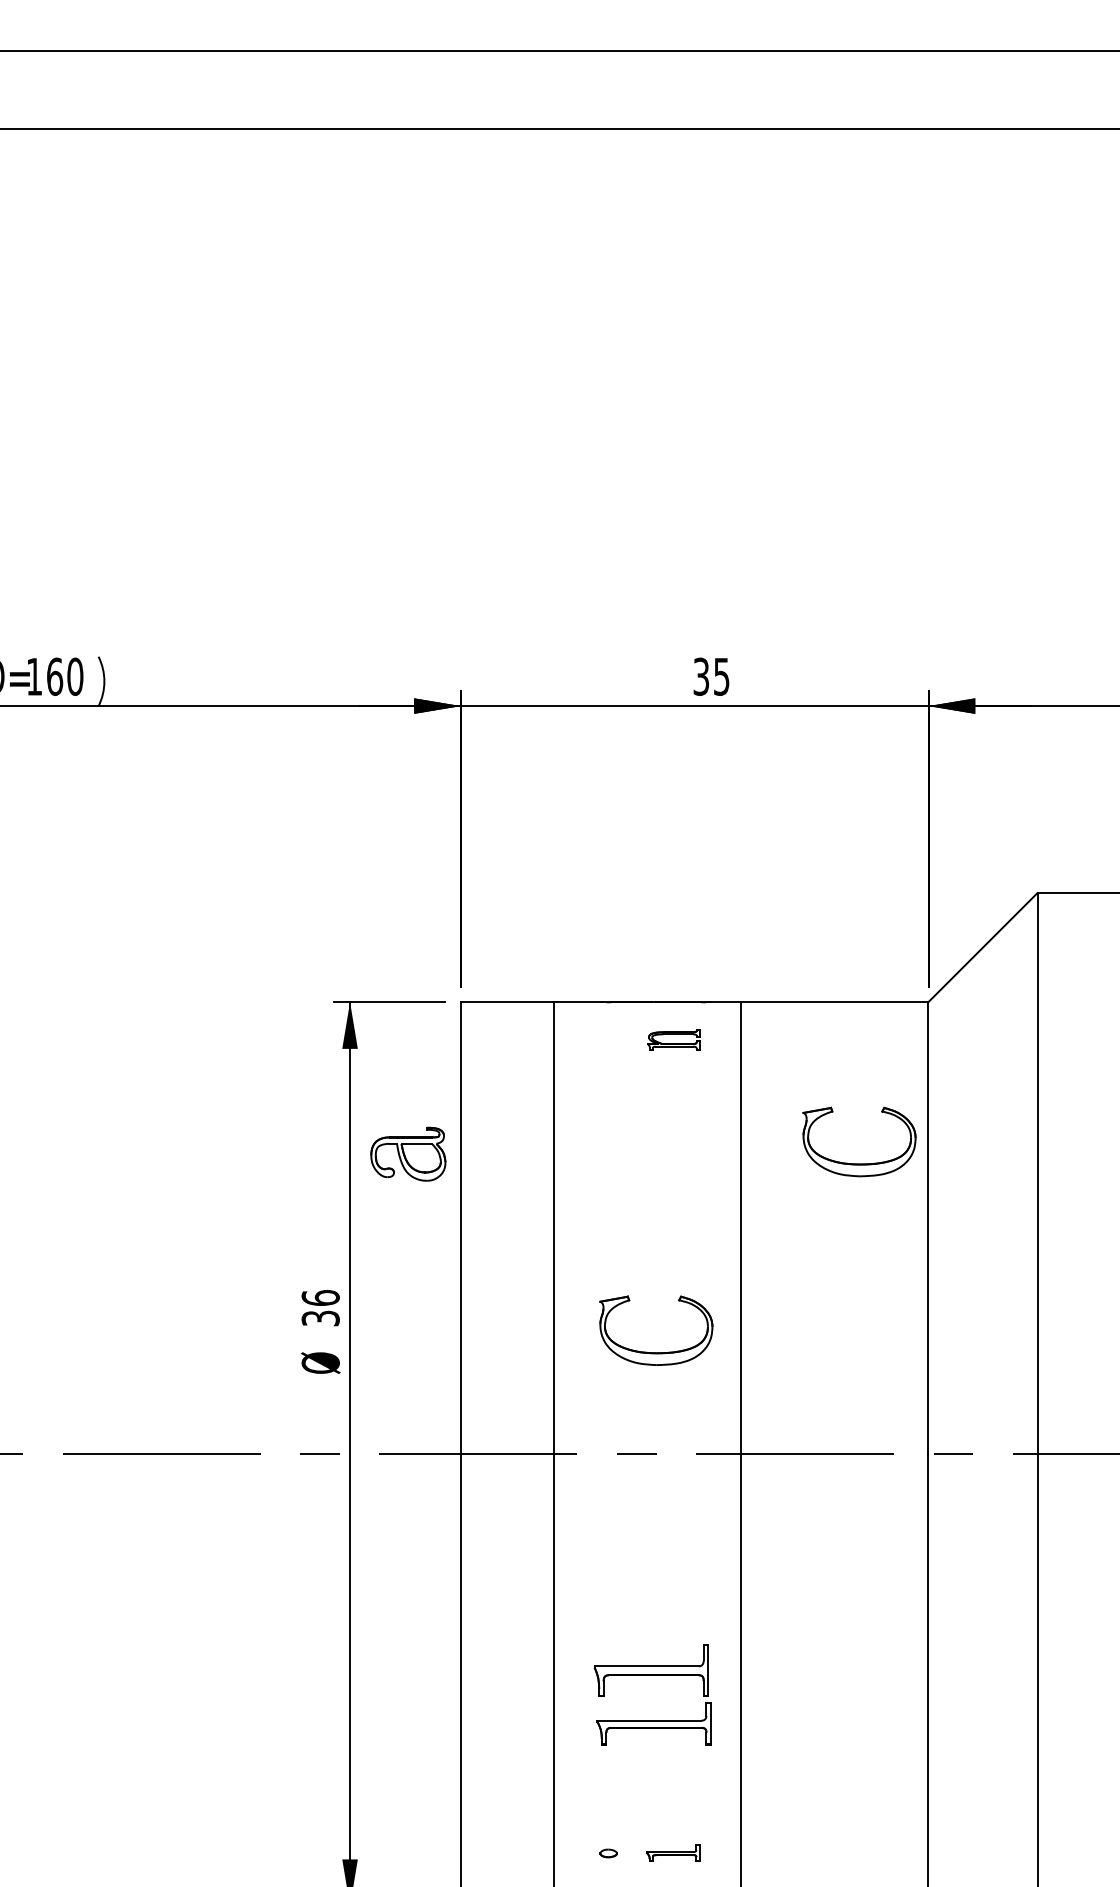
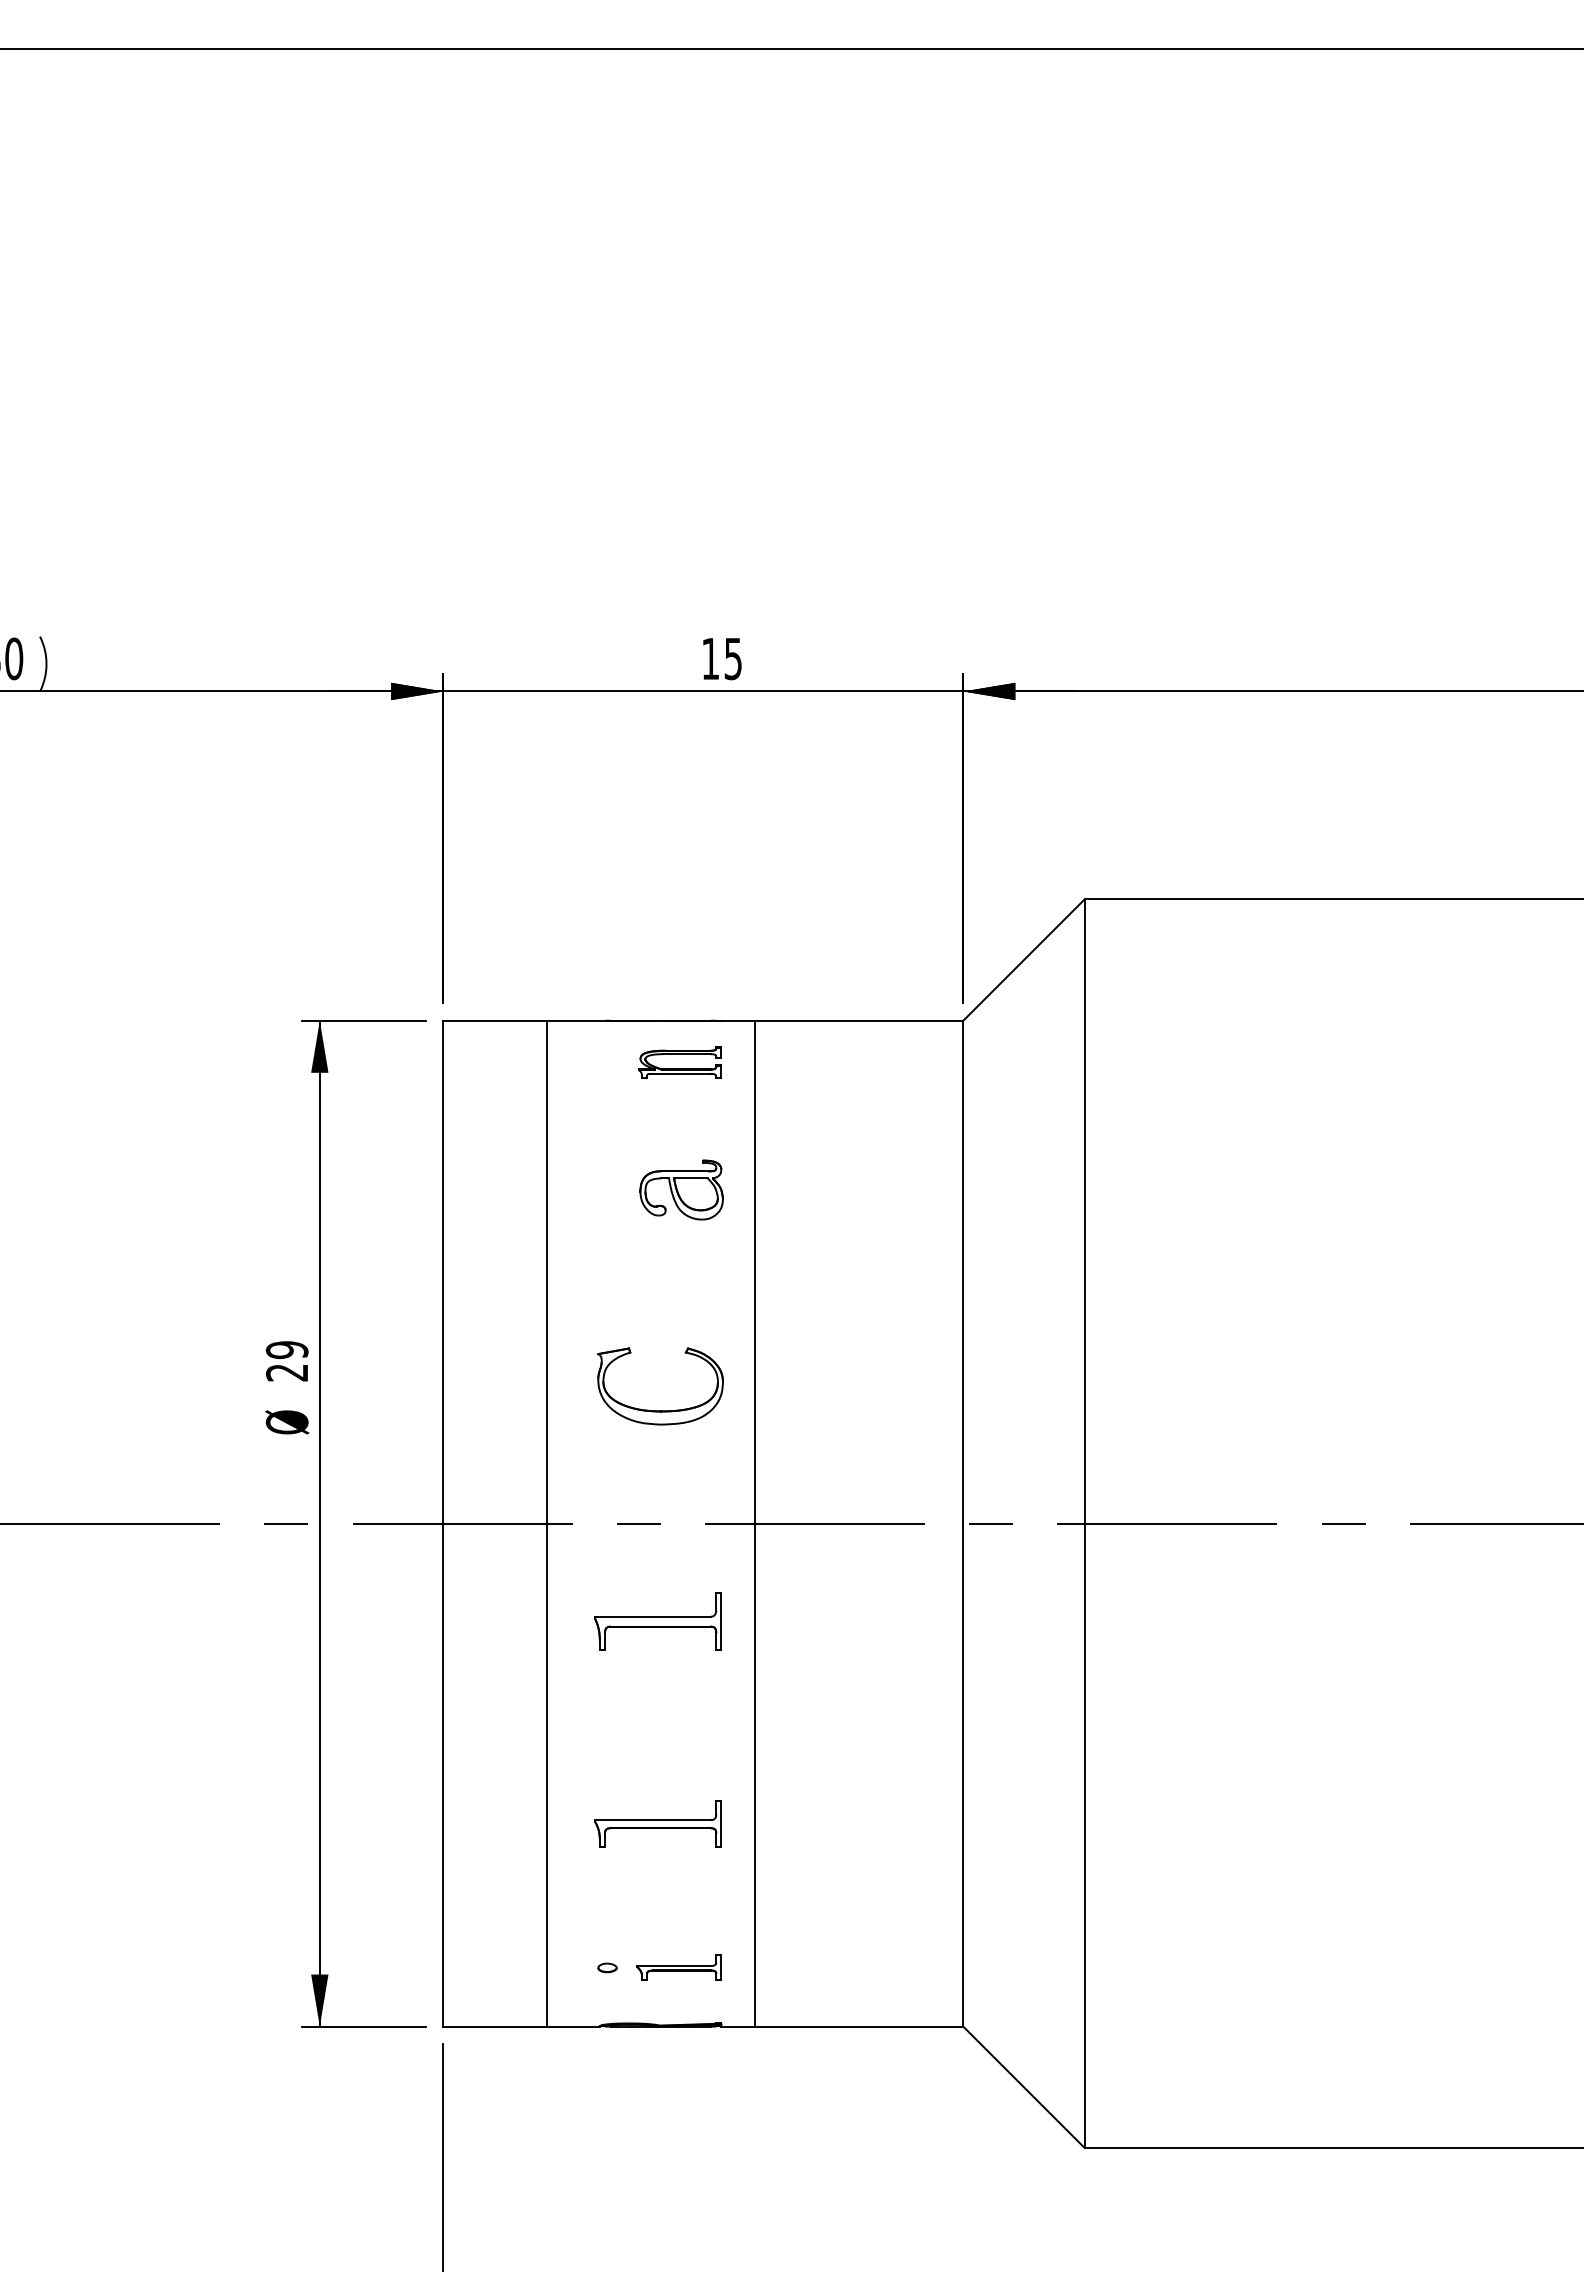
text: (701, 676) -> (710, 658), 35 -> 15
part: (673, 1039) -> (679, 1062), size x1.43
part: (408, 1153) -> (681, 1189), moved
part: (859, 1163) -> (886, 1200), removed
text: (320, 1308) -> (286, 1361), 36 -> 29
part: (650, 1670) -> (657, 1621), moved
part: (672, 1853) -> (678, 1967), size x1.43

